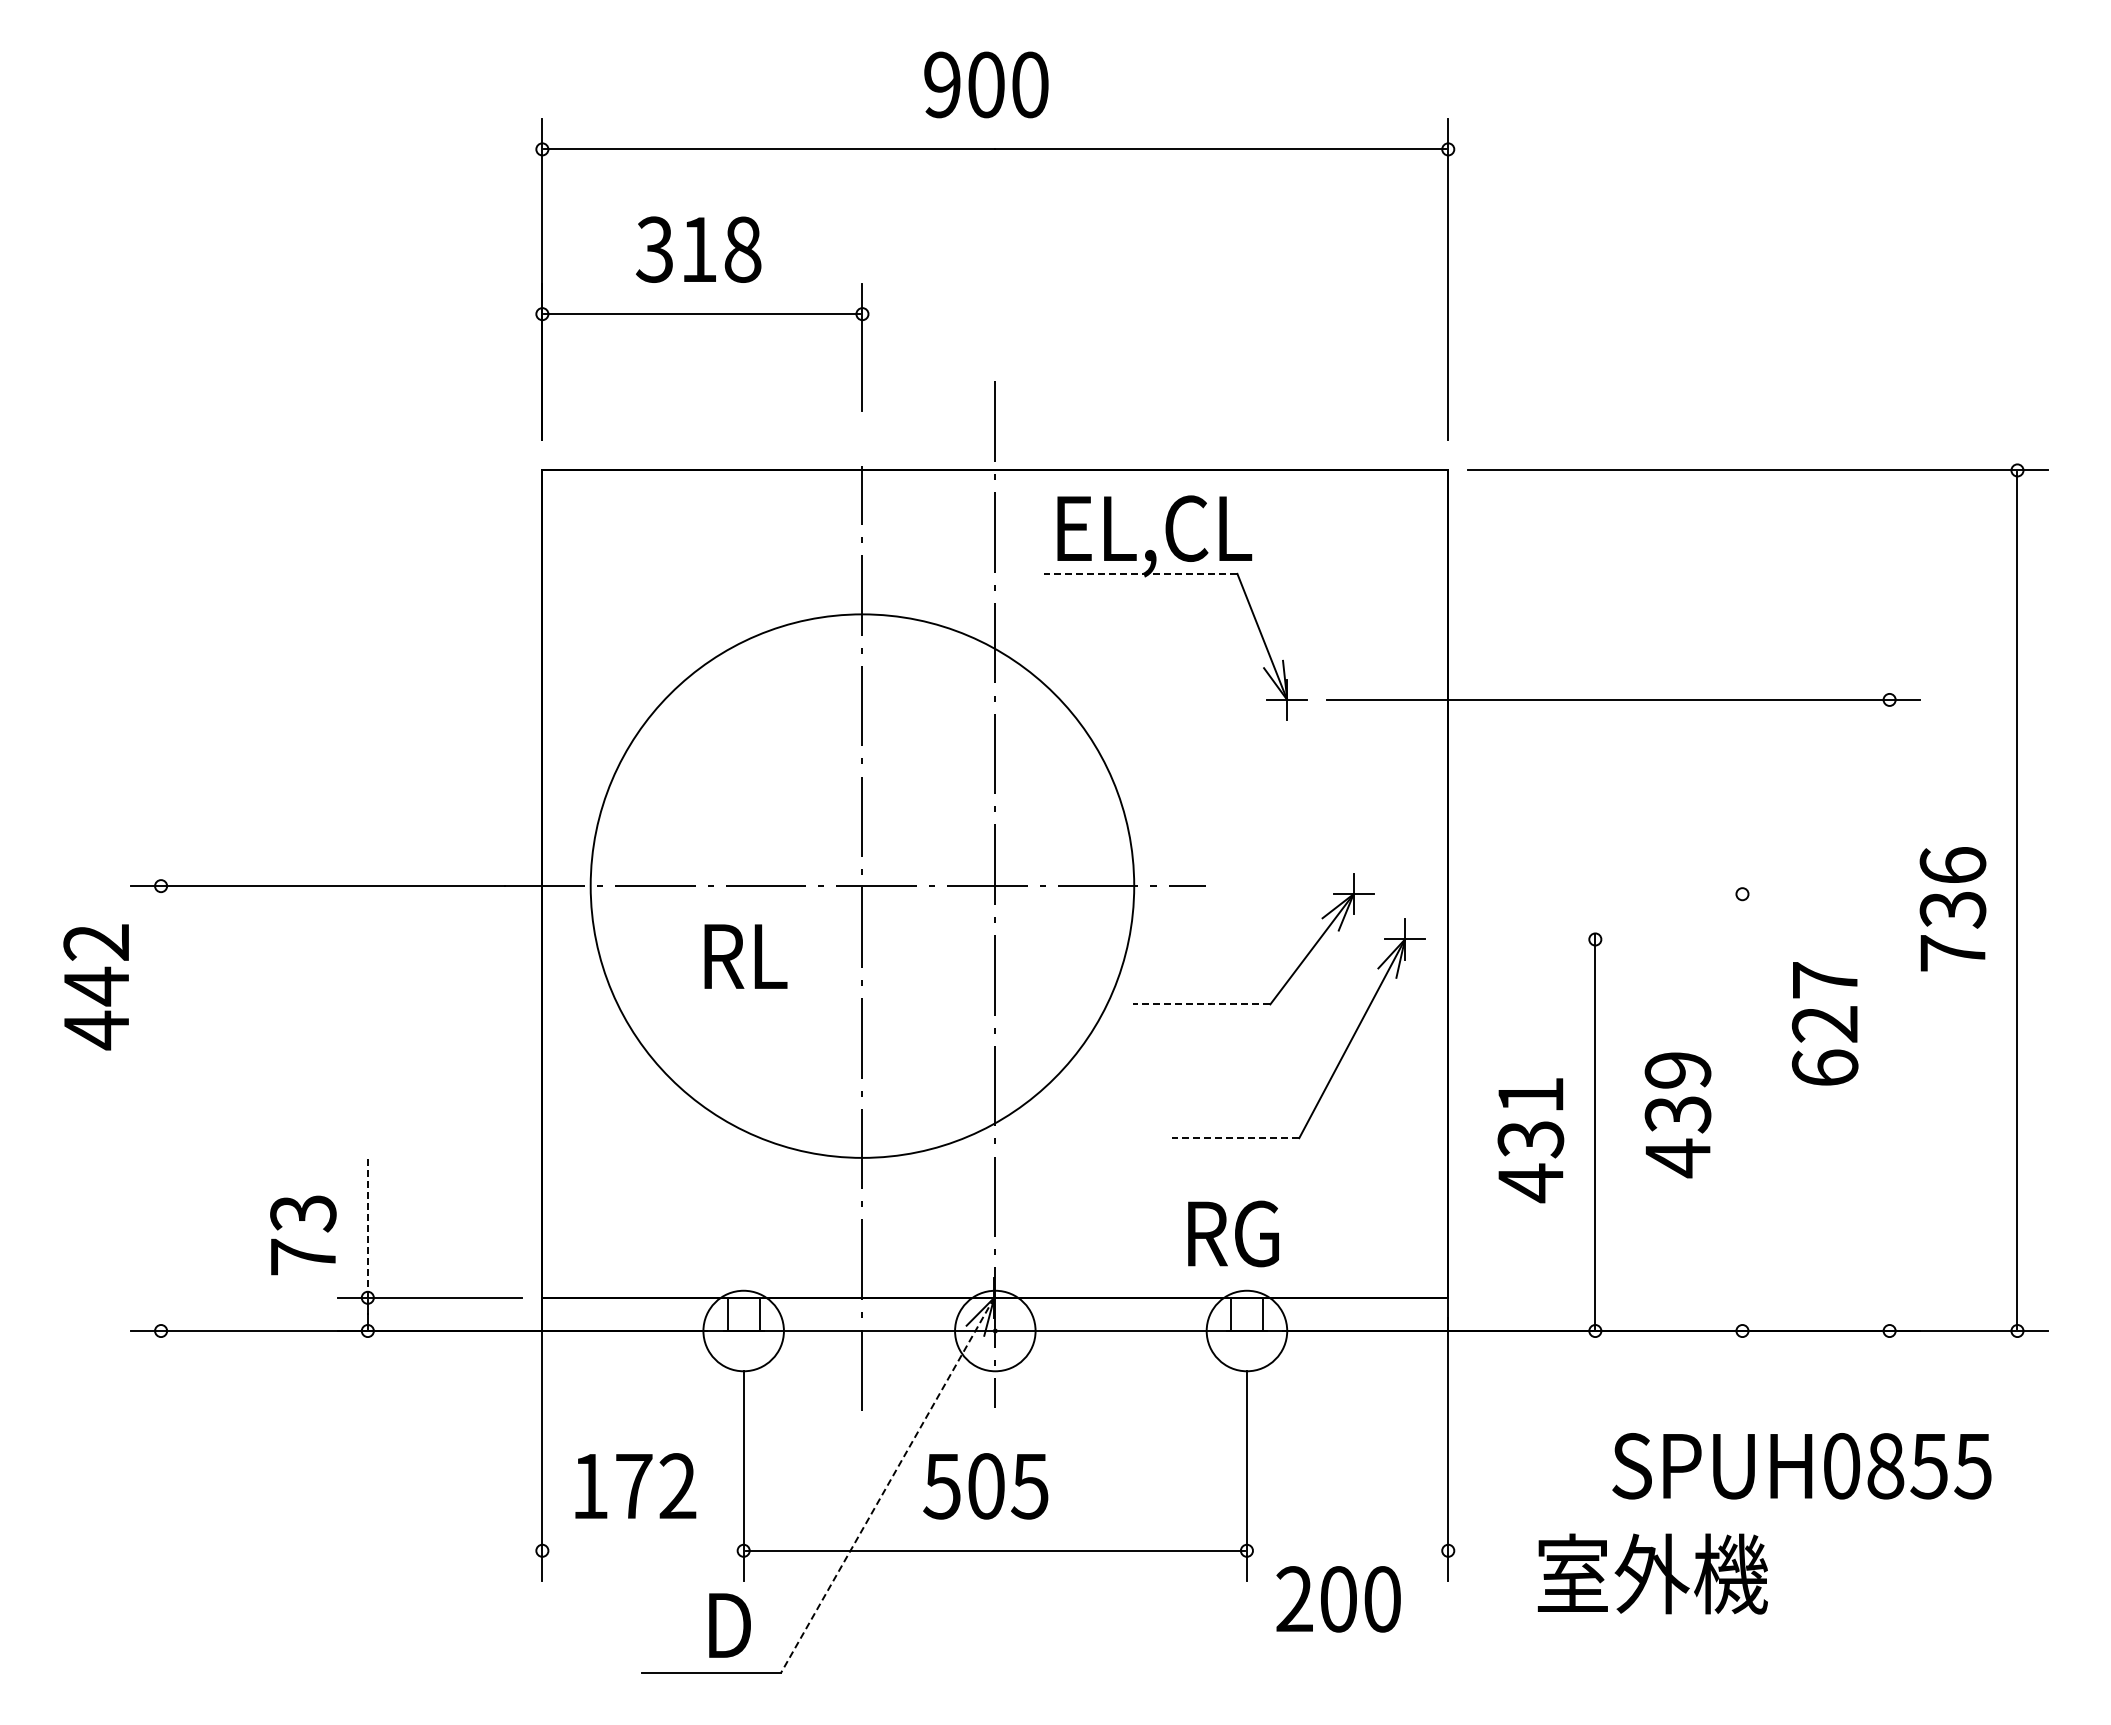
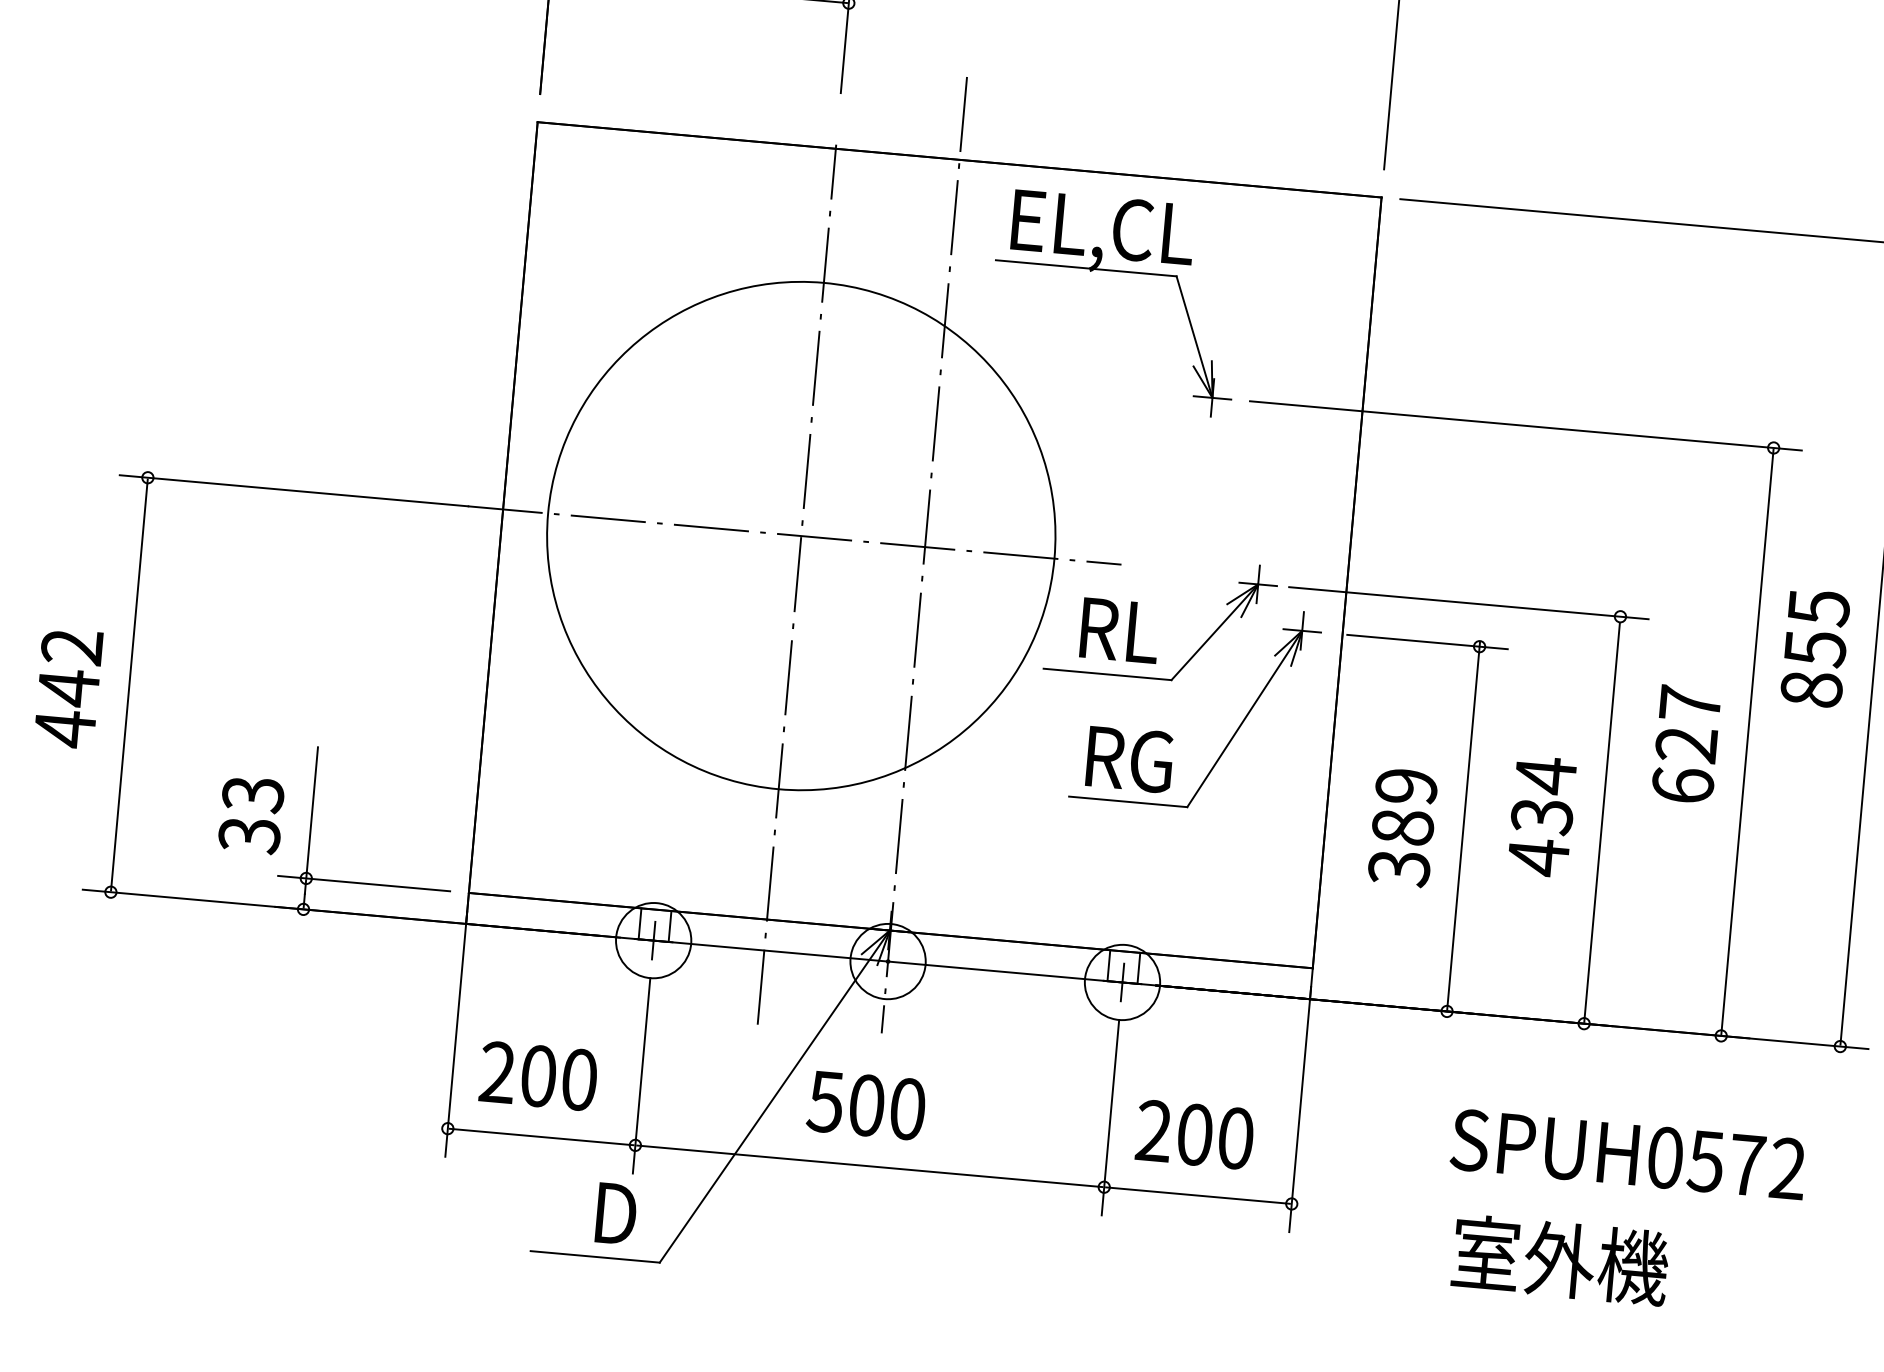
line: (1140, 573) -> (1086, 267), dashed -> solid
line: (1579, 894) -> (1468, 603), added
text: (1952, 909) -> (1814, 648), 736 -> 855
line: (1539, 939) -> (1427, 642), added
text: (745, 956) -> (1119, 630), moved
text: (95, 987) -> (67, 688), moved
line: (1201, 1004) -> (1107, 674), dashed -> solid
line: (1889, 1015) -> (1747, 741), added
text: (1677, 1070) -> (1545, 775), 439 -> 434
line: (161, 1108) -> (129, 684), added
line: (1742, 1115) -> (1602, 822), added
line: (1235, 1138) -> (1127, 802), dashed -> solid
text: (1530, 1140) -> (1402, 828), 431 -> 389
line: (367, 1226) -> (311, 811), dashed -> solid
text: (1233, 1233) -> (1129, 759), moved
text: (303, 1257) -> (249, 835), 73 -> 33
line: (743, 1330) -> (653, 940), added
line: (1246, 1330) -> (1122, 981), added
text: (1928, 1466) -> (1746, 1165), SPUH0855 -> SPUH0572
text: (633, 1486) -> (538, 1076), 172 -> 200
line: (887, 1486) -> (774, 1097), dashed -> solid
text: (1029, 1486) -> (906, 1109), 505 -> 500
line: (642, 1550) -> (541, 1136), added
line: (1347, 1550) -> (1197, 1195), added
text: (1652, 1573) -> (1560, 1259), moved
text: (1338, 1599) -> (1194, 1134), moved

